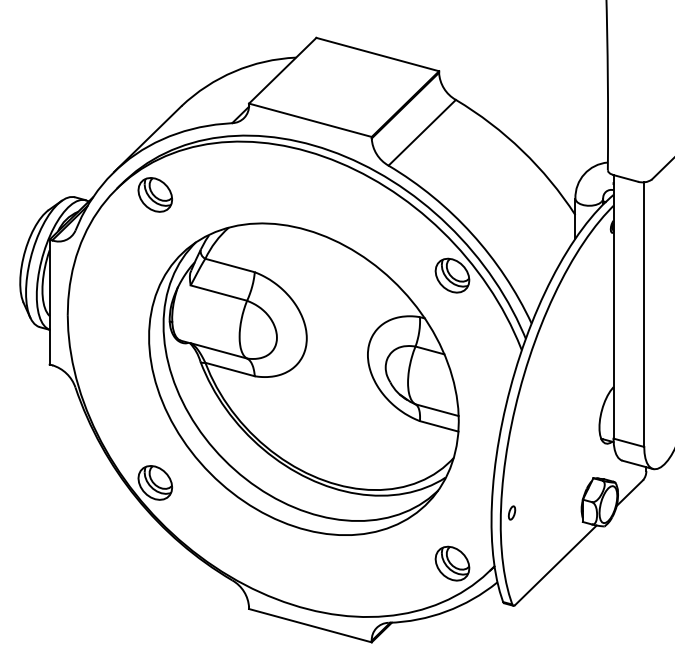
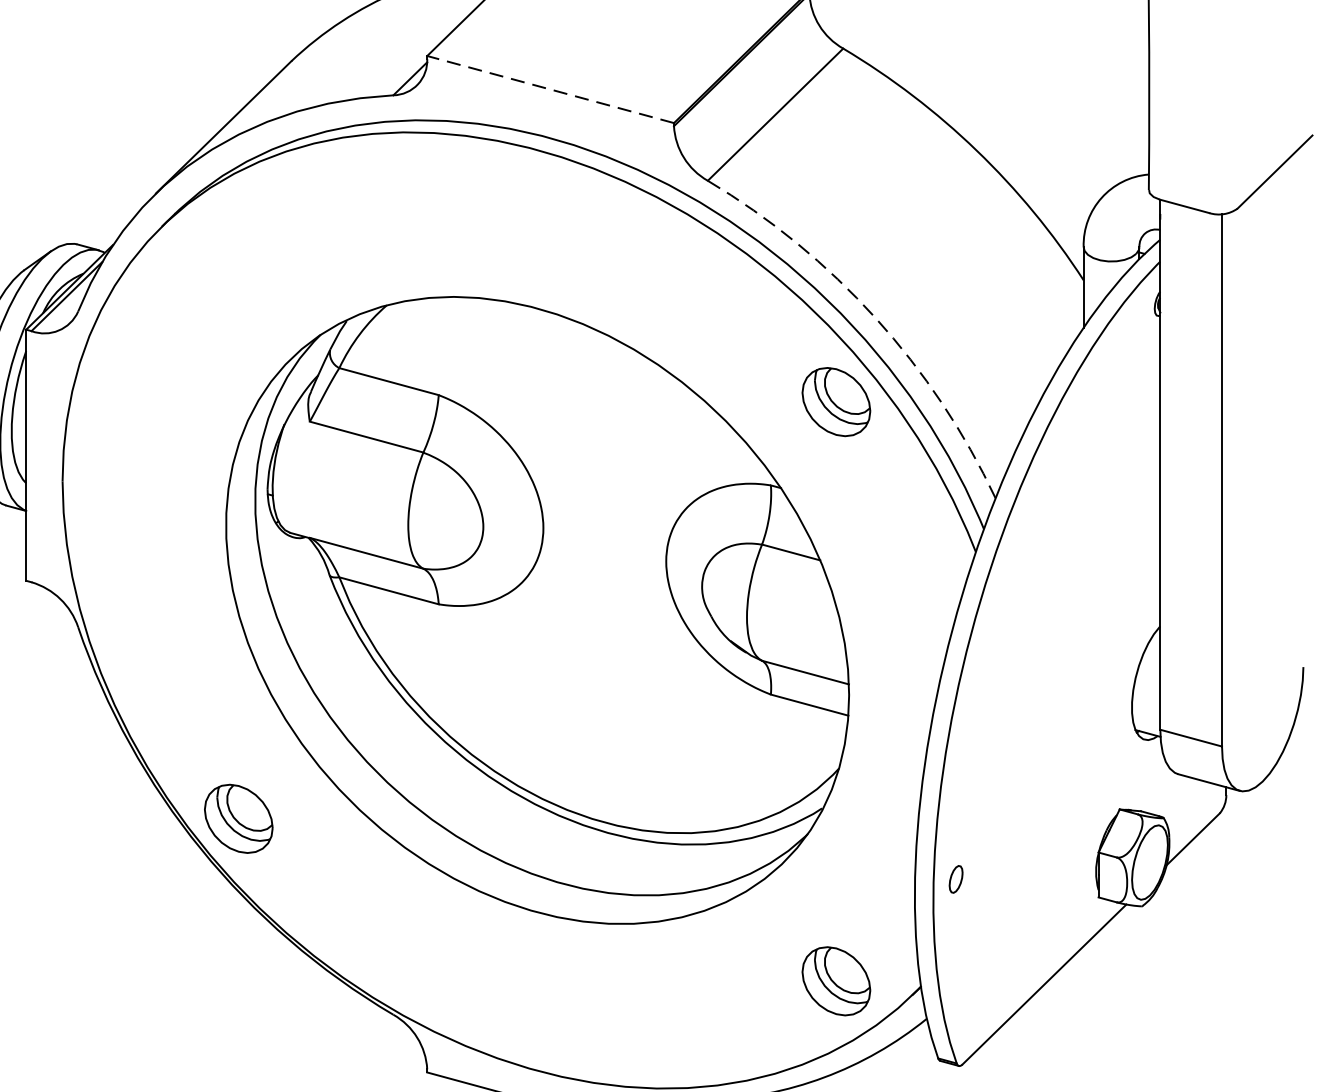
line: (310, 120) -> (550, 89), solid -> dashed
part: (155, 194) -> (239, 238), removed
arc: (471, 233) -> (874, 317), solid -> dashed

